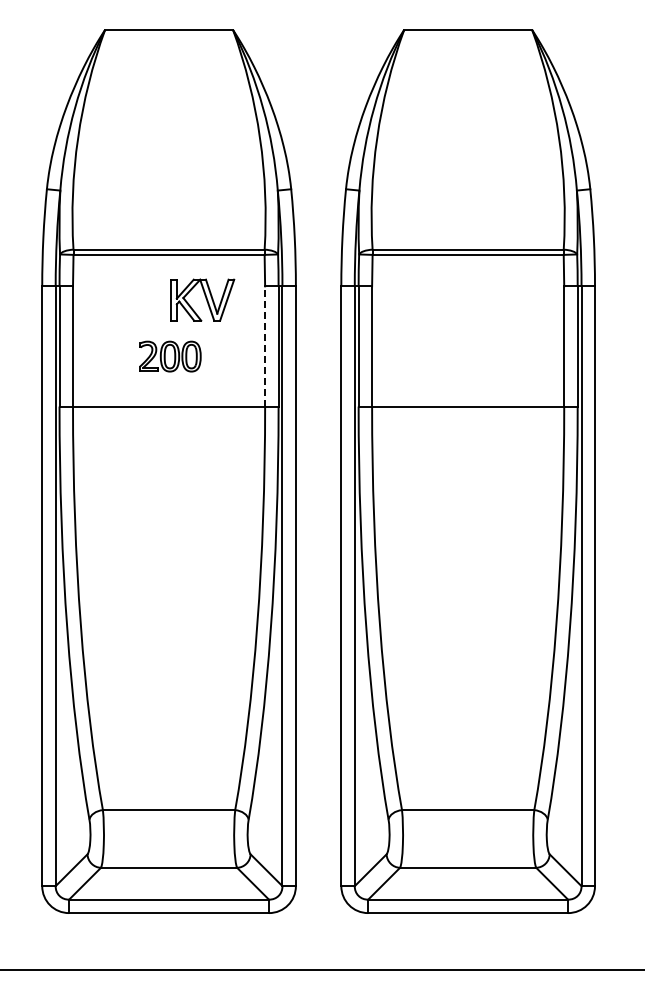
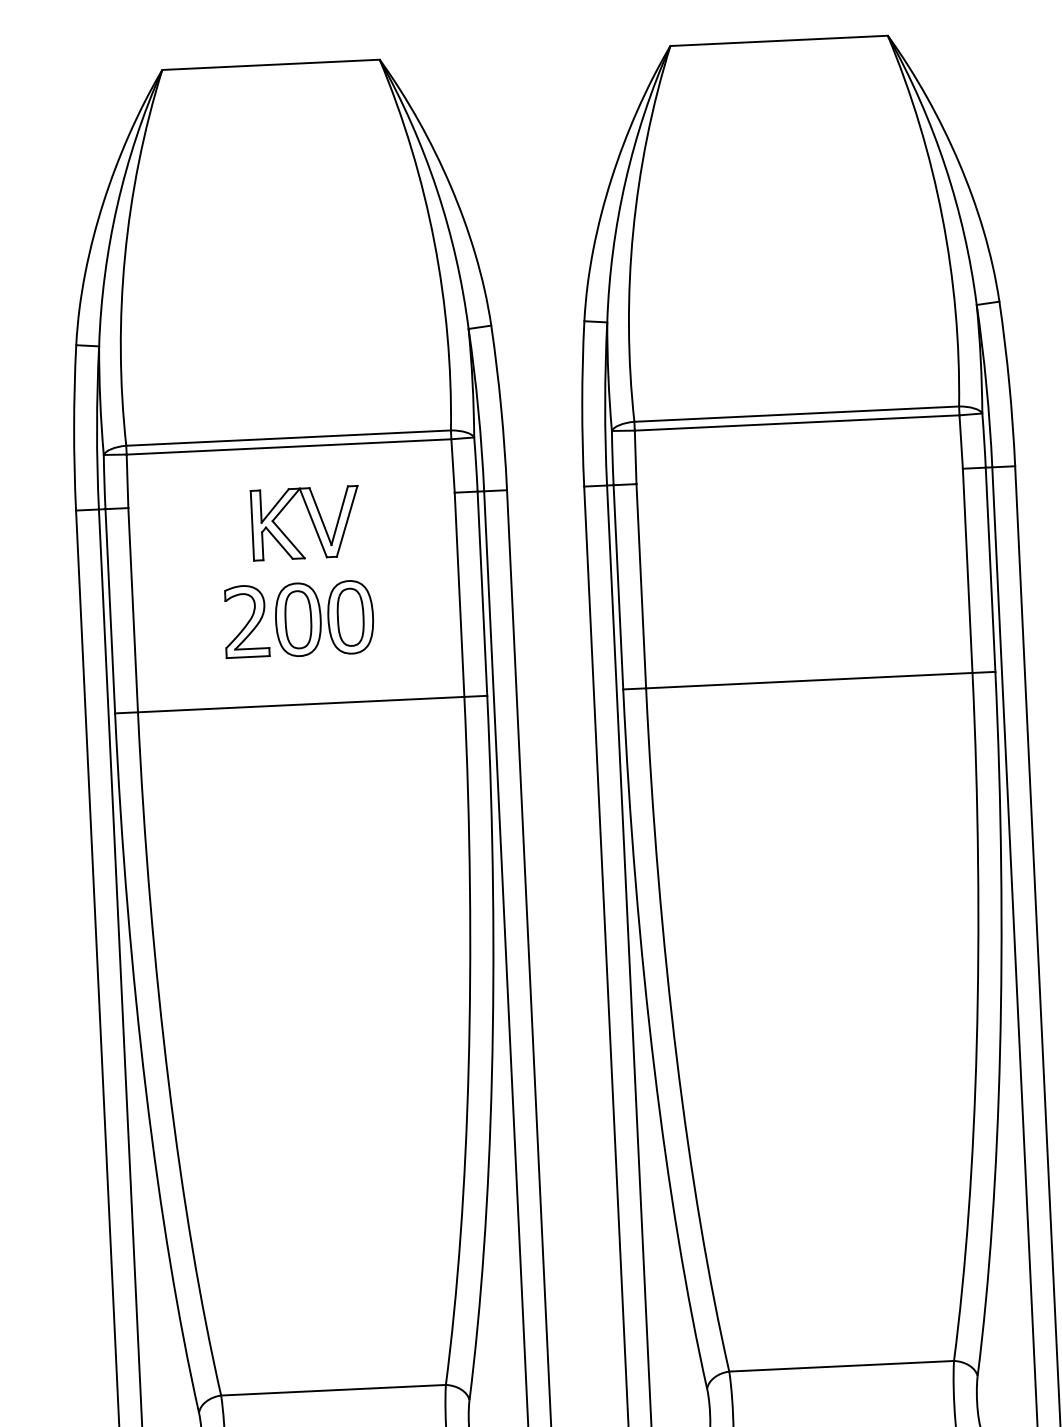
part: (202, 299) -> (305, 522), moved
line: (265, 345) -> (460, 593), dashed -> solid
part: (170, 356) -> (299, 619), size x1.43

